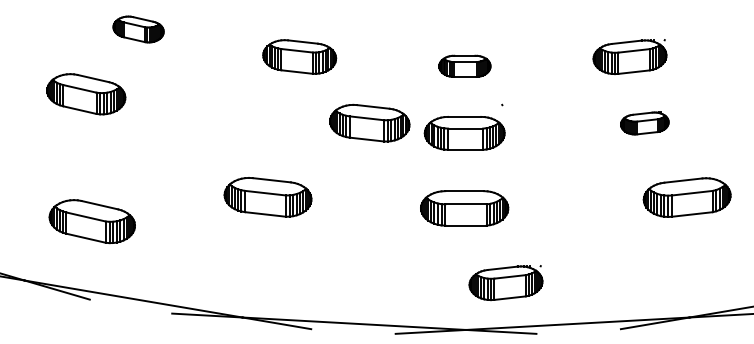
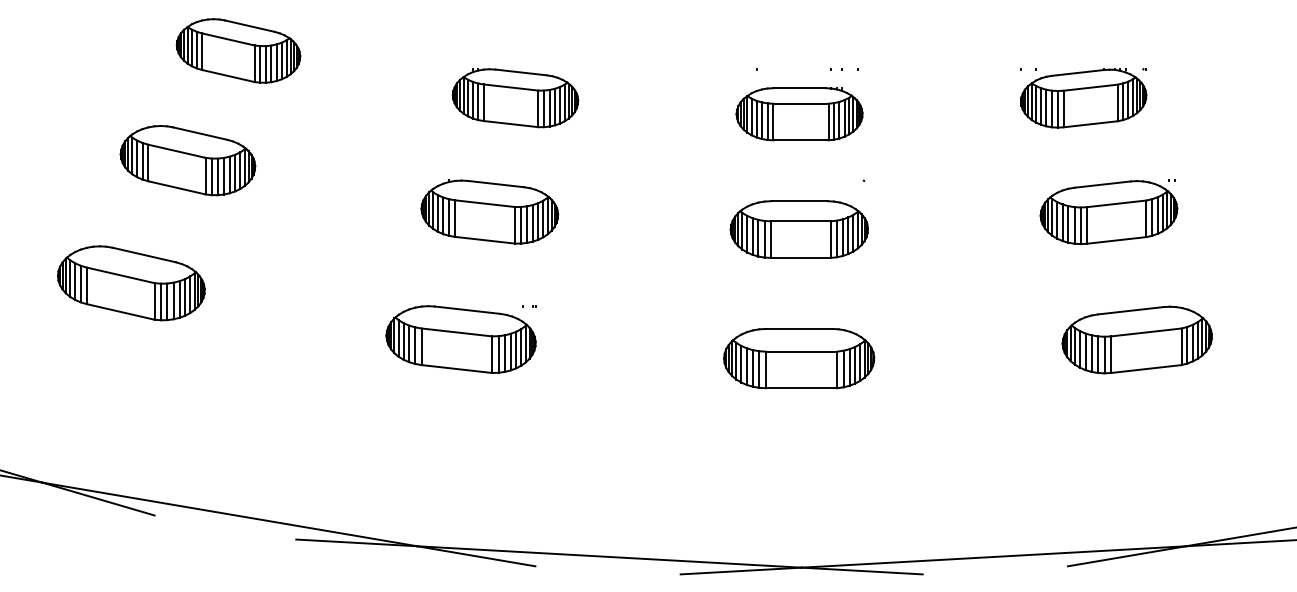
part: (138, 29) -> (238, 50), size x1.43
part: (464, 66) -> (798, 114), size x1.43
part: (86, 94) -> (188, 160), moved
part: (369, 122) -> (489, 210), moved
part: (644, 123) -> (1108, 212), size x1.67
part: (686, 197) -> (1136, 339), moved
part: (91, 221) -> (129, 283), moved
part: (505, 282) -> (869, 486), removed

